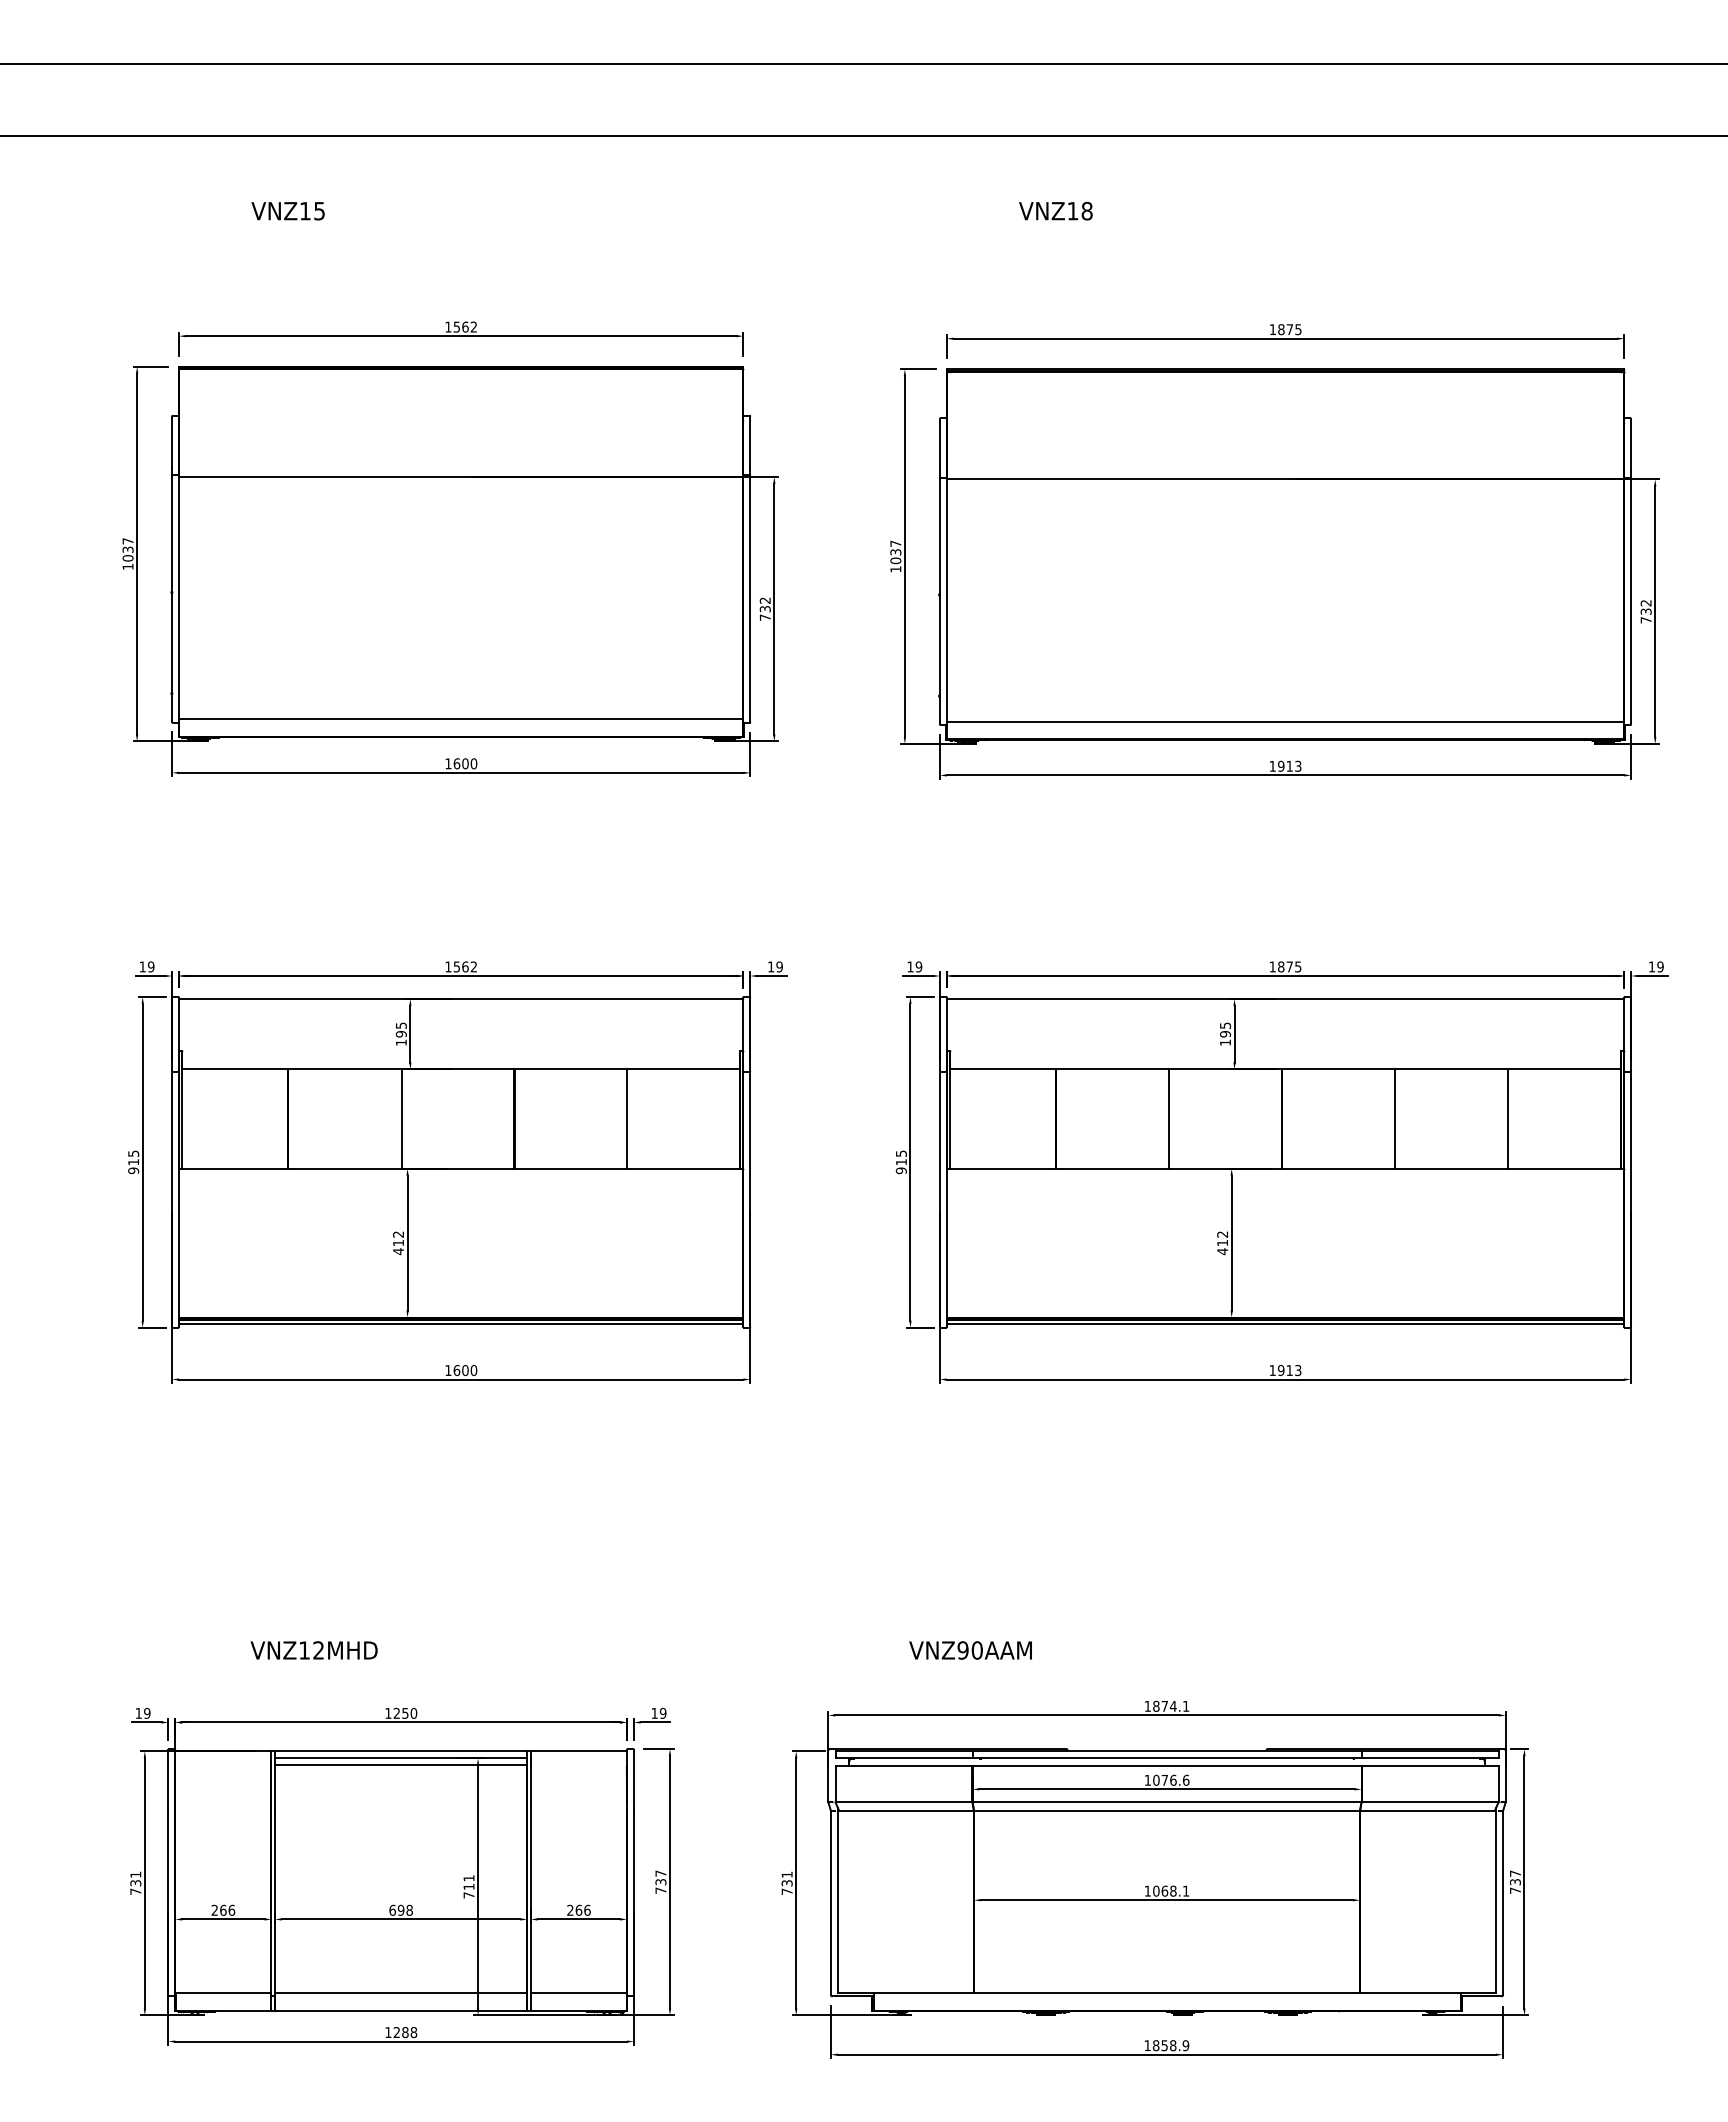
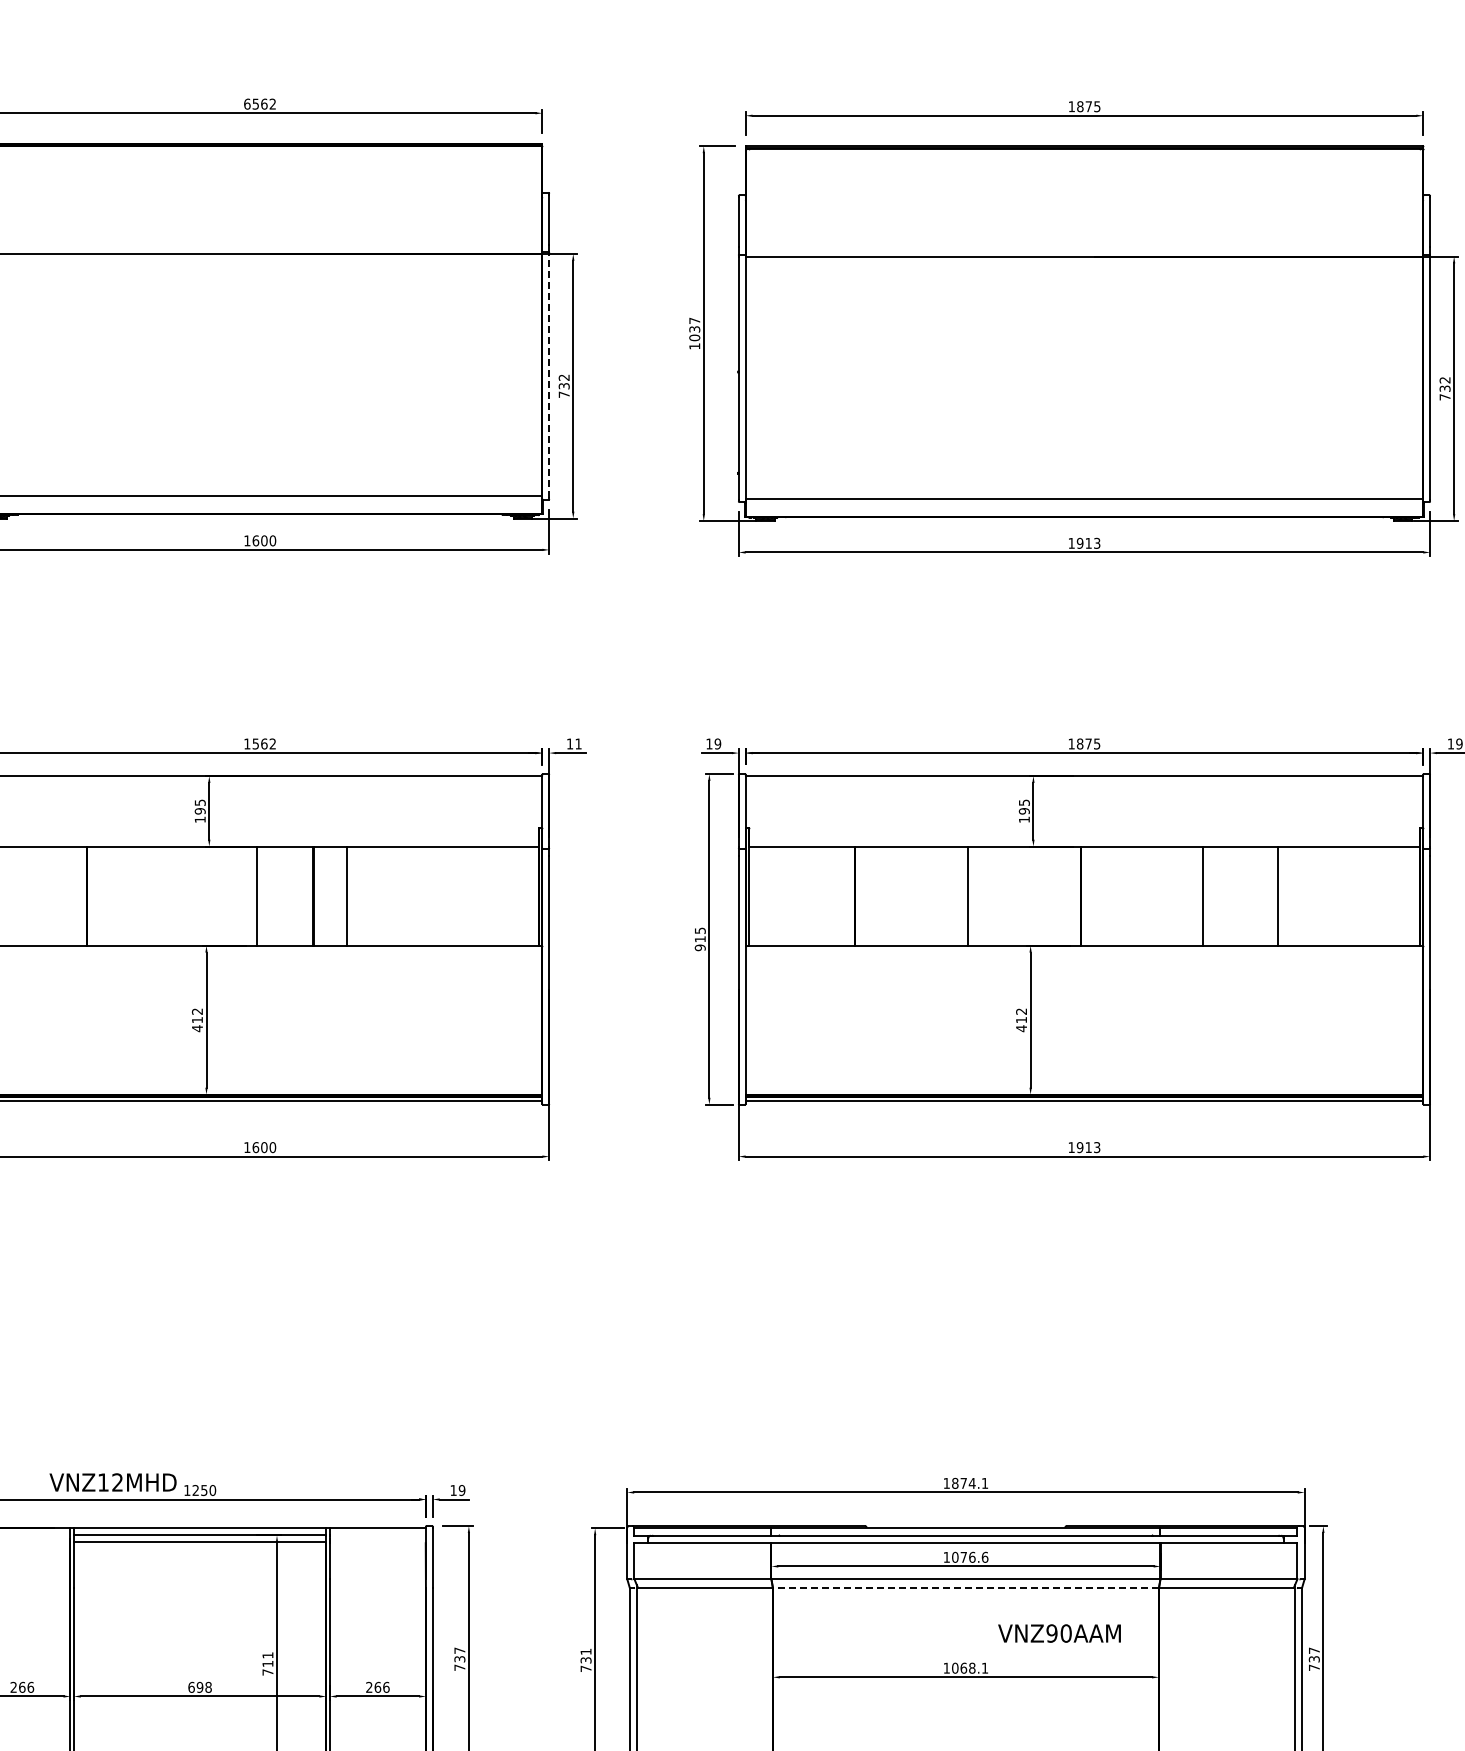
text: (448, 326) -> (247, 103), 1562 -> 6562
line: (750, 598) -> (549, 375), solid -> dashed
text: (779, 966) -> (578, 743), 19 -> 11
line: (401, 1118) -> (256, 895), moved
line: (627, 1118) -> (347, 895), moved
line: (1395, 1118) -> (1278, 895), moved
line: (1508, 1118) -> (1203, 895), moved
text: (313, 1650) -> (112, 1482), moved
text: (970, 1650) -> (1059, 1633), moved
line: (1166, 1810) -> (965, 1587), solid -> dashed

